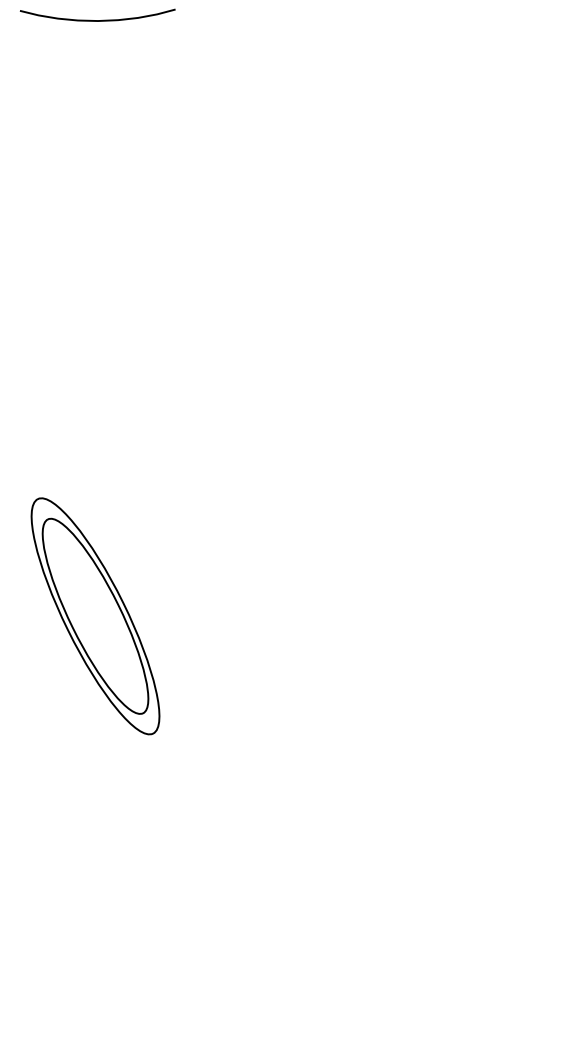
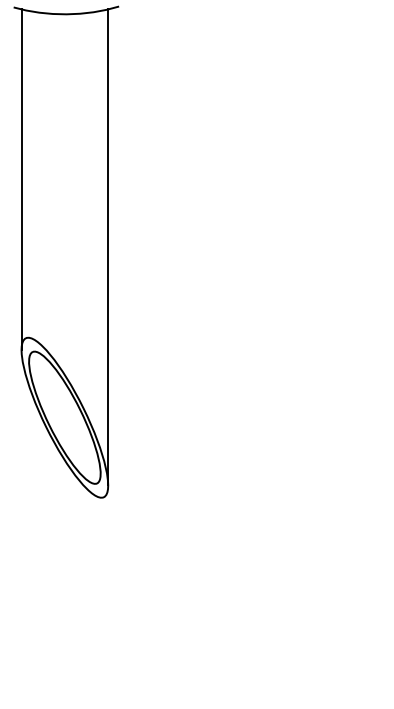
line: (31, 264) -> (21, 179), added
line: (159, 365) -> (108, 247), added

